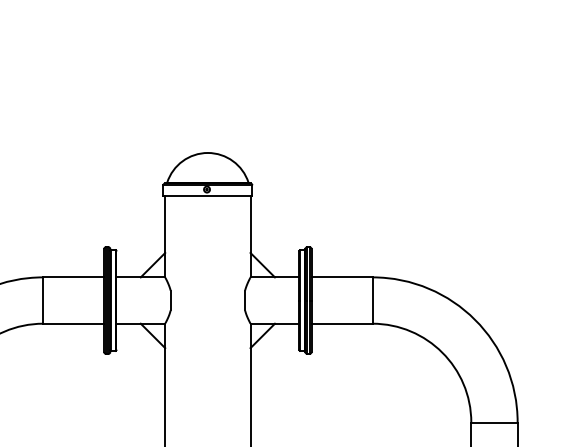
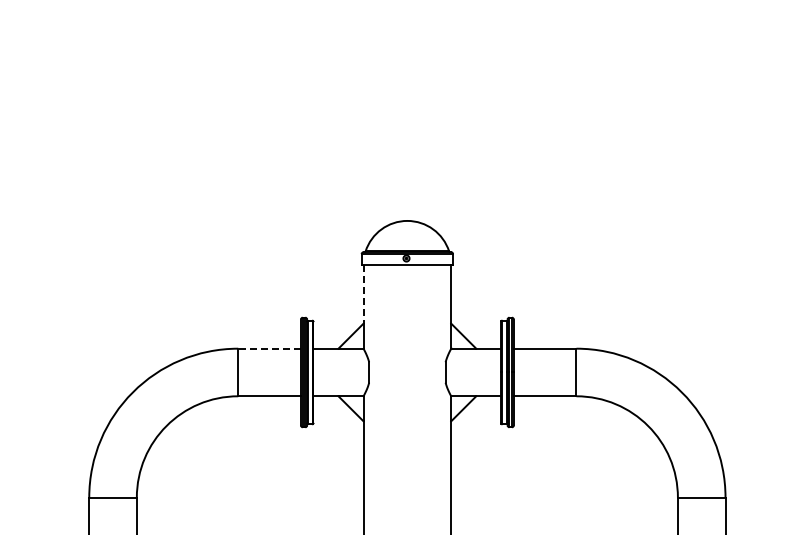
line: (165, 224) -> (363, 294), solid -> dashed
line: (73, 277) -> (269, 348), solid -> dashed

